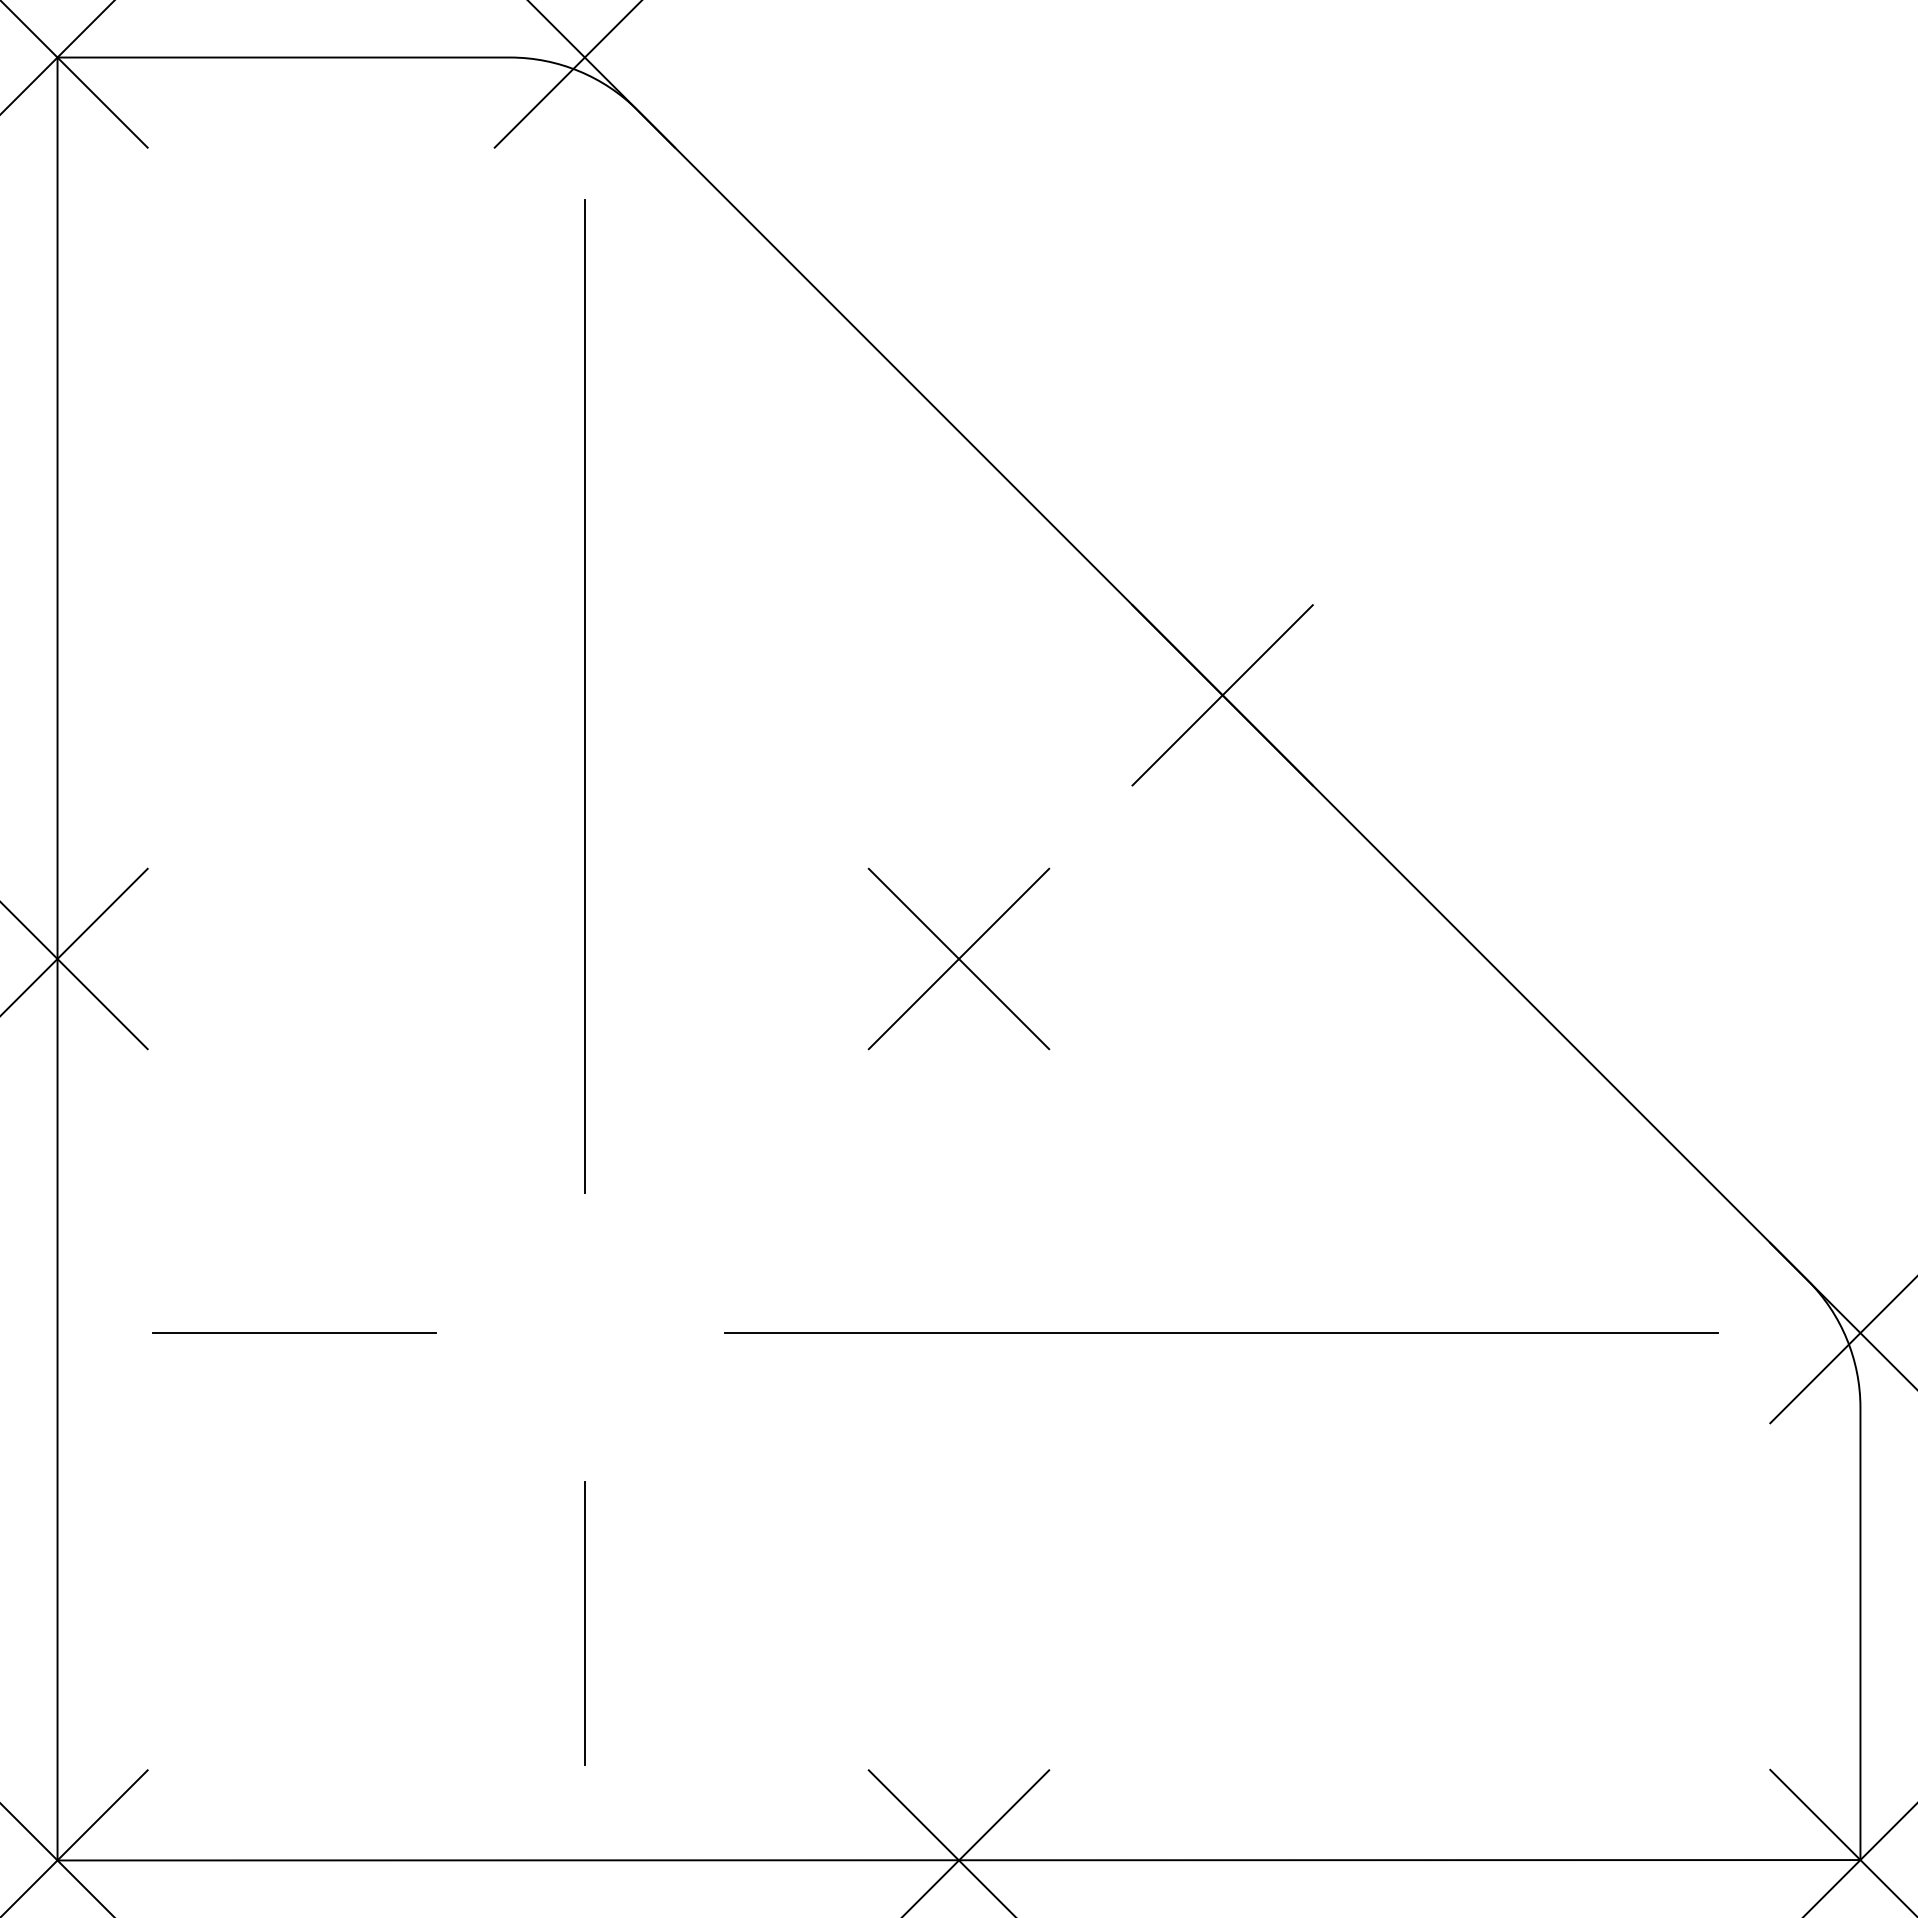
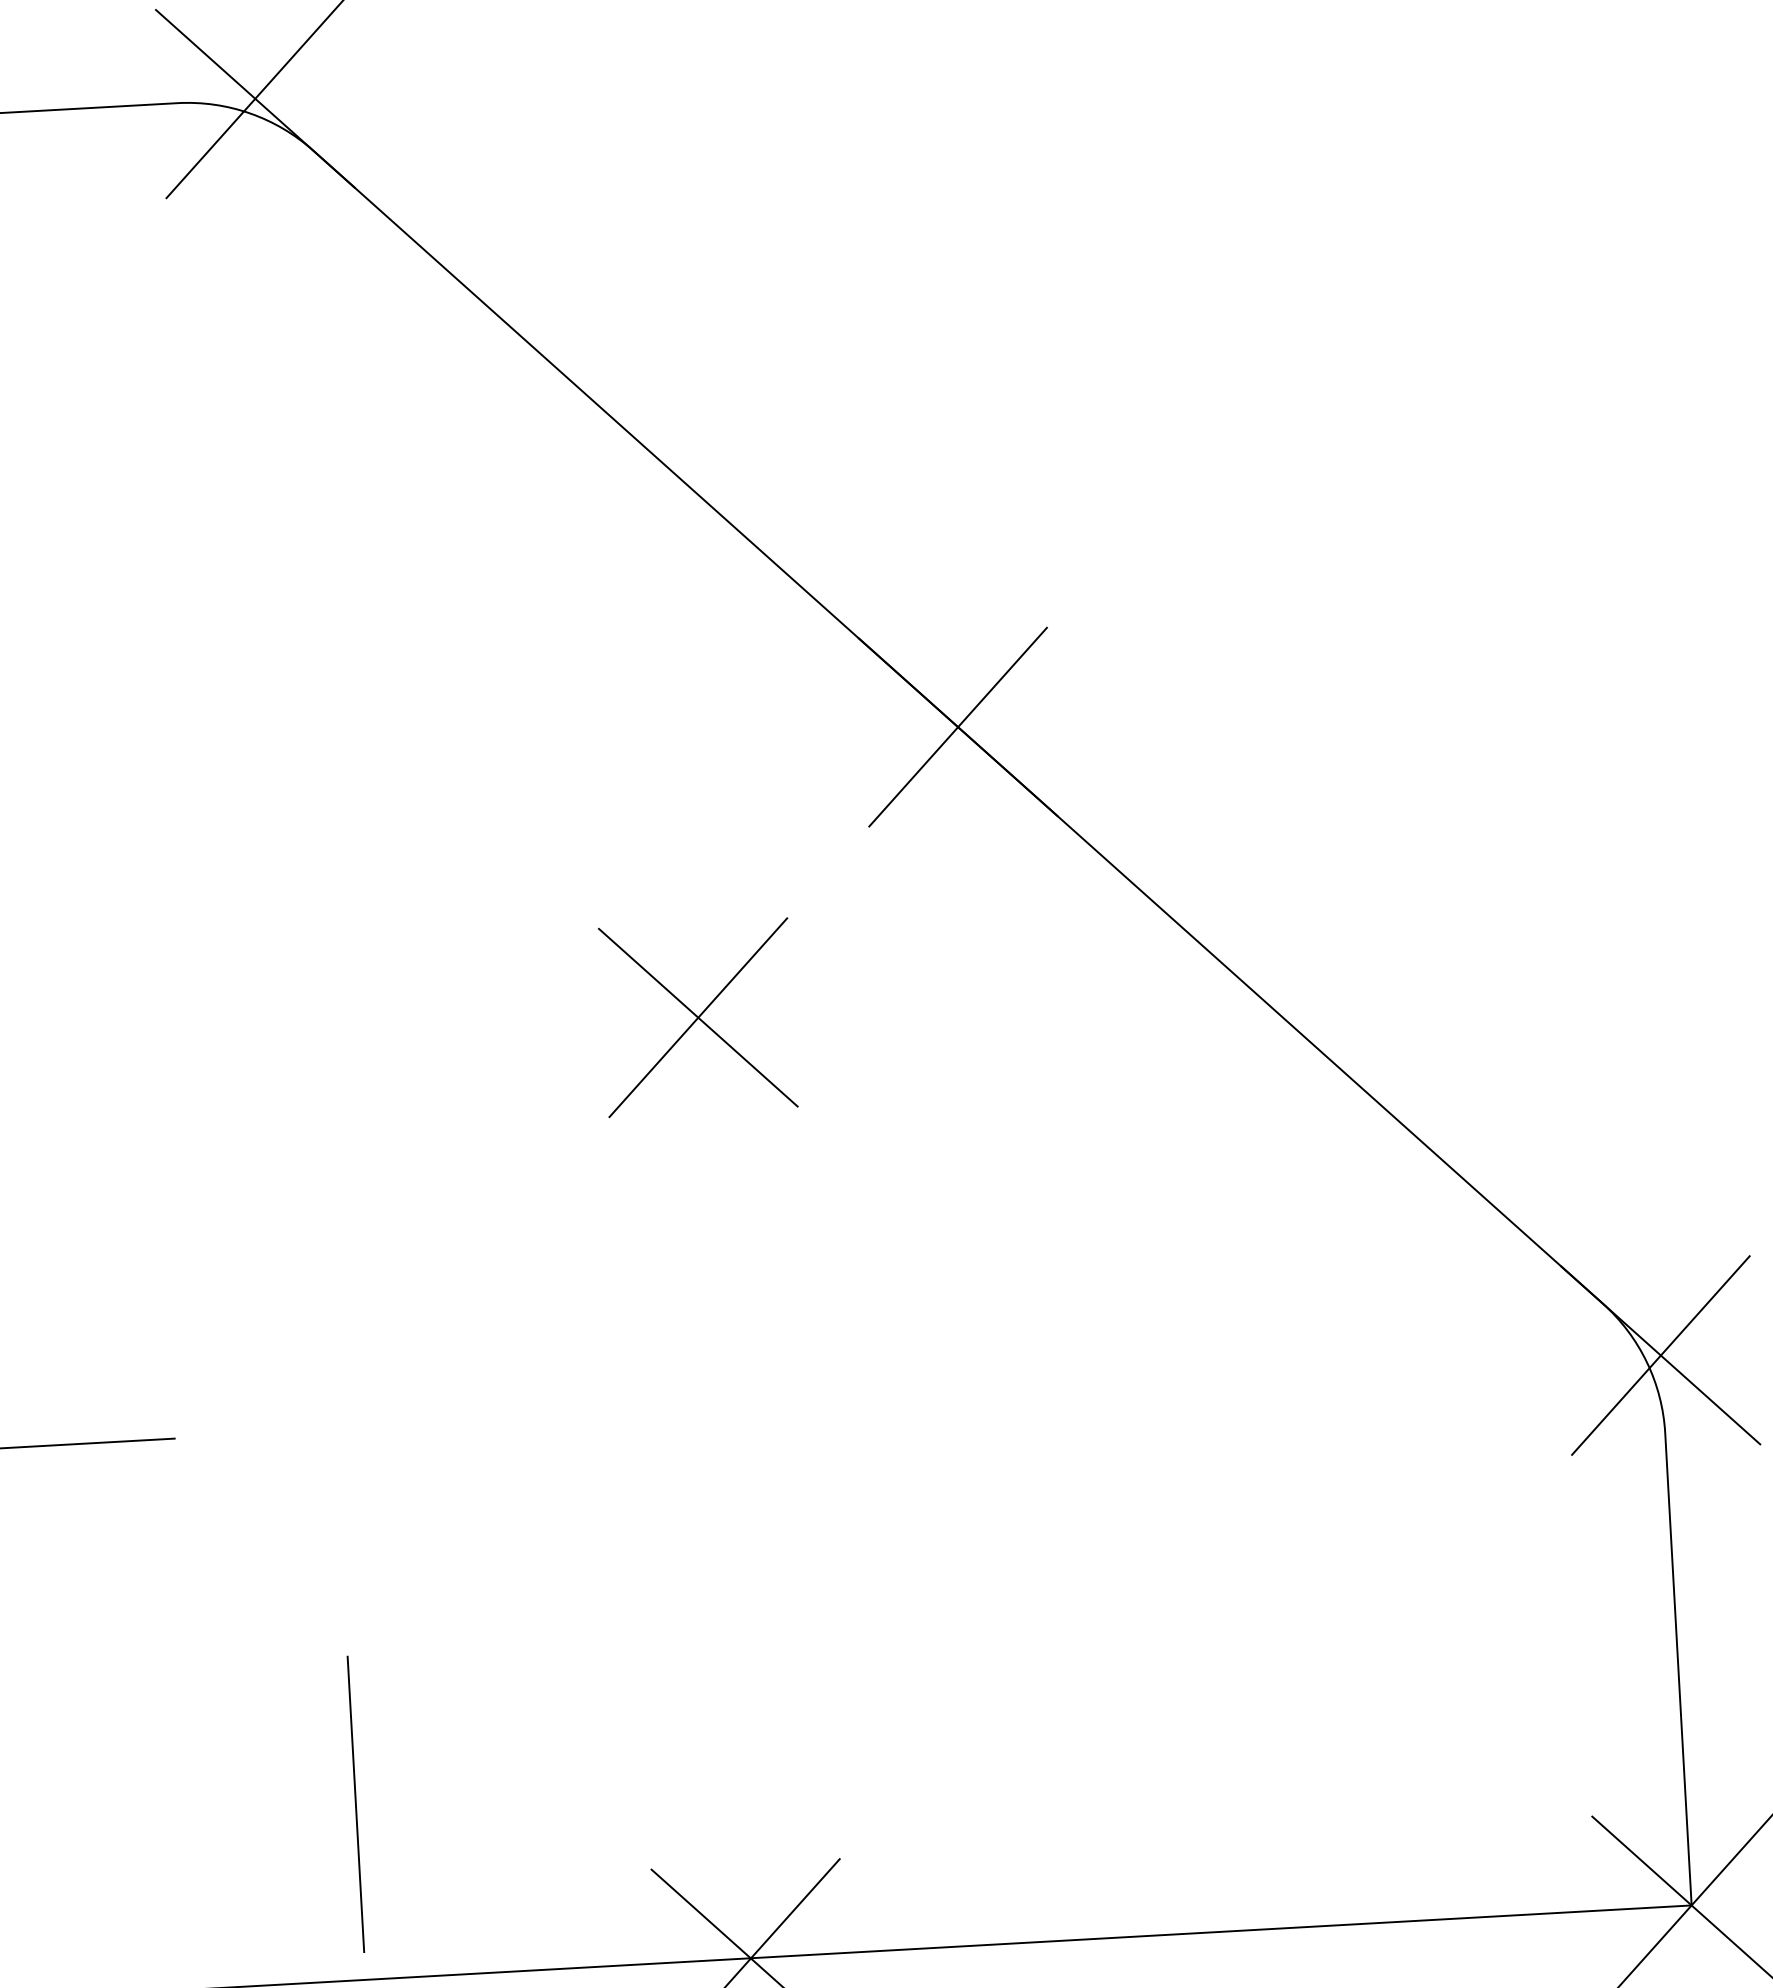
line: (584, 696) -> (292, 765), removed
line: (1220, 1333) -> (993, 1393), removed
line: (584, 1623) -> (355, 1804), moved

